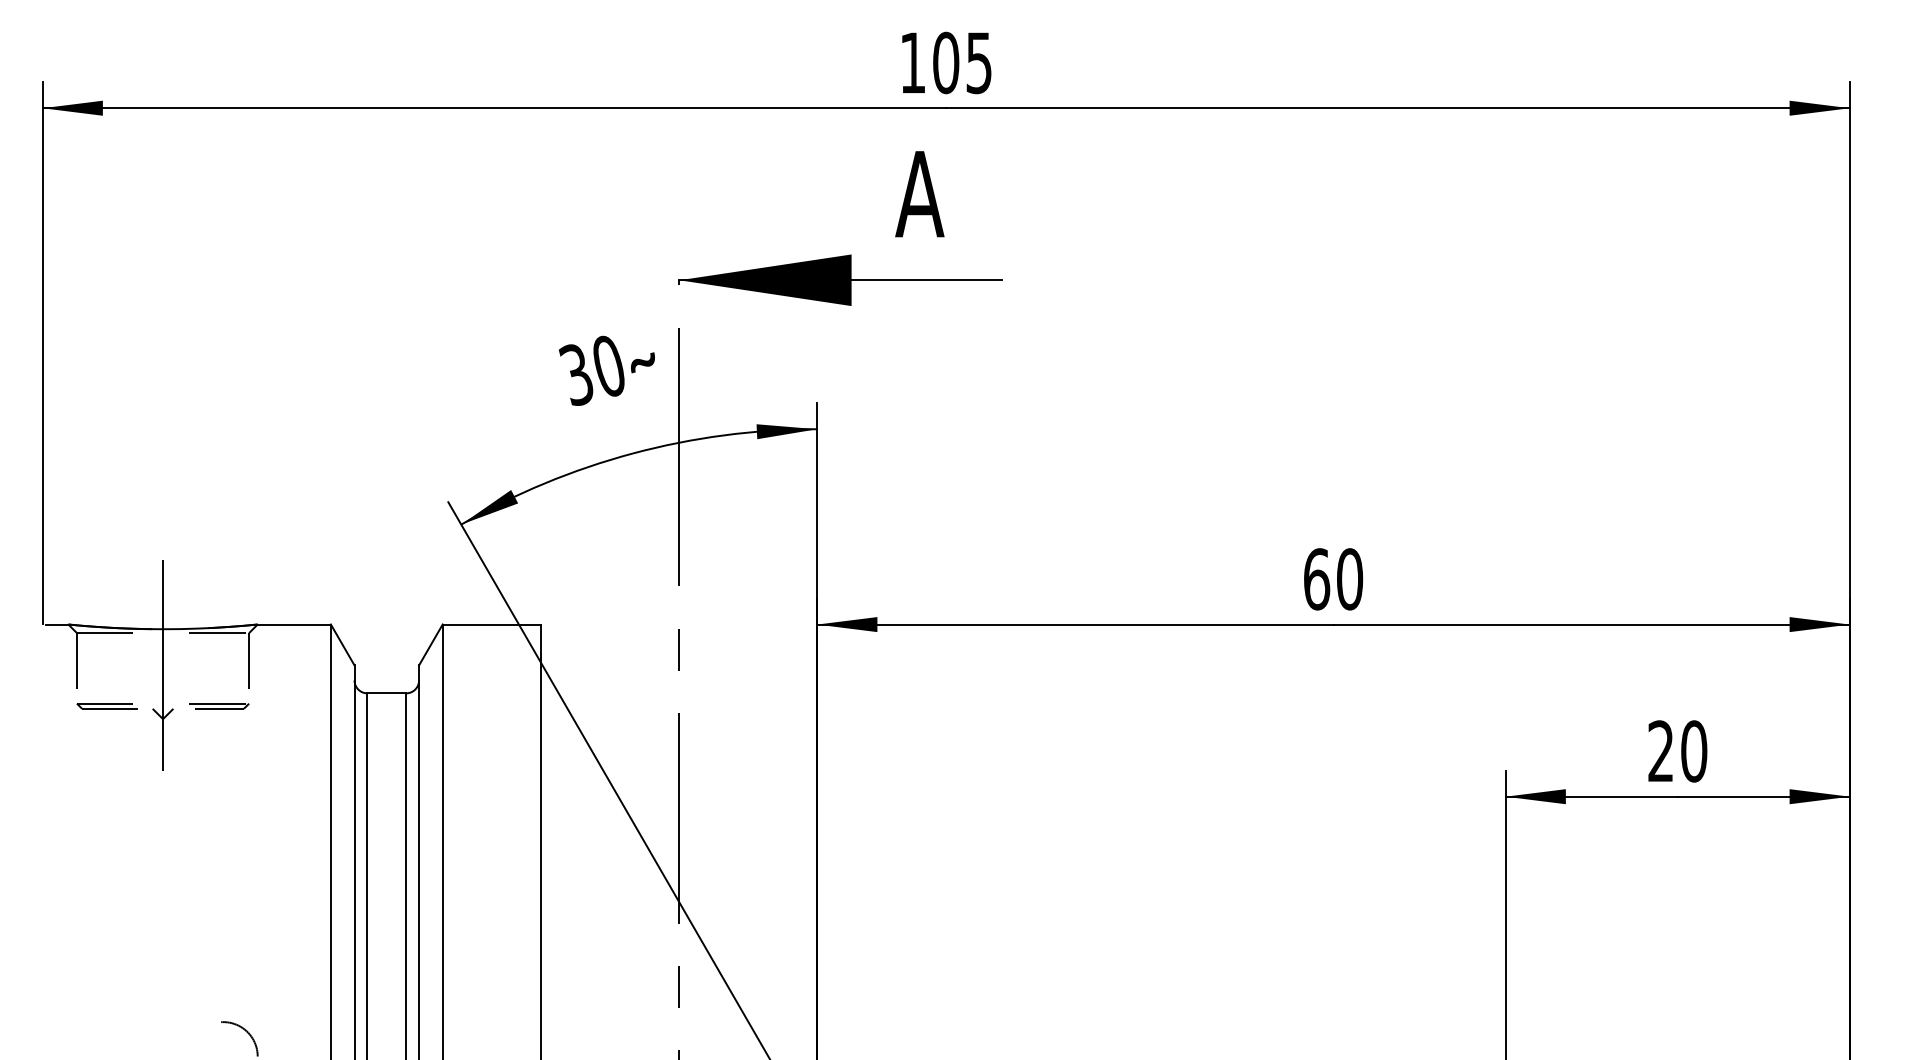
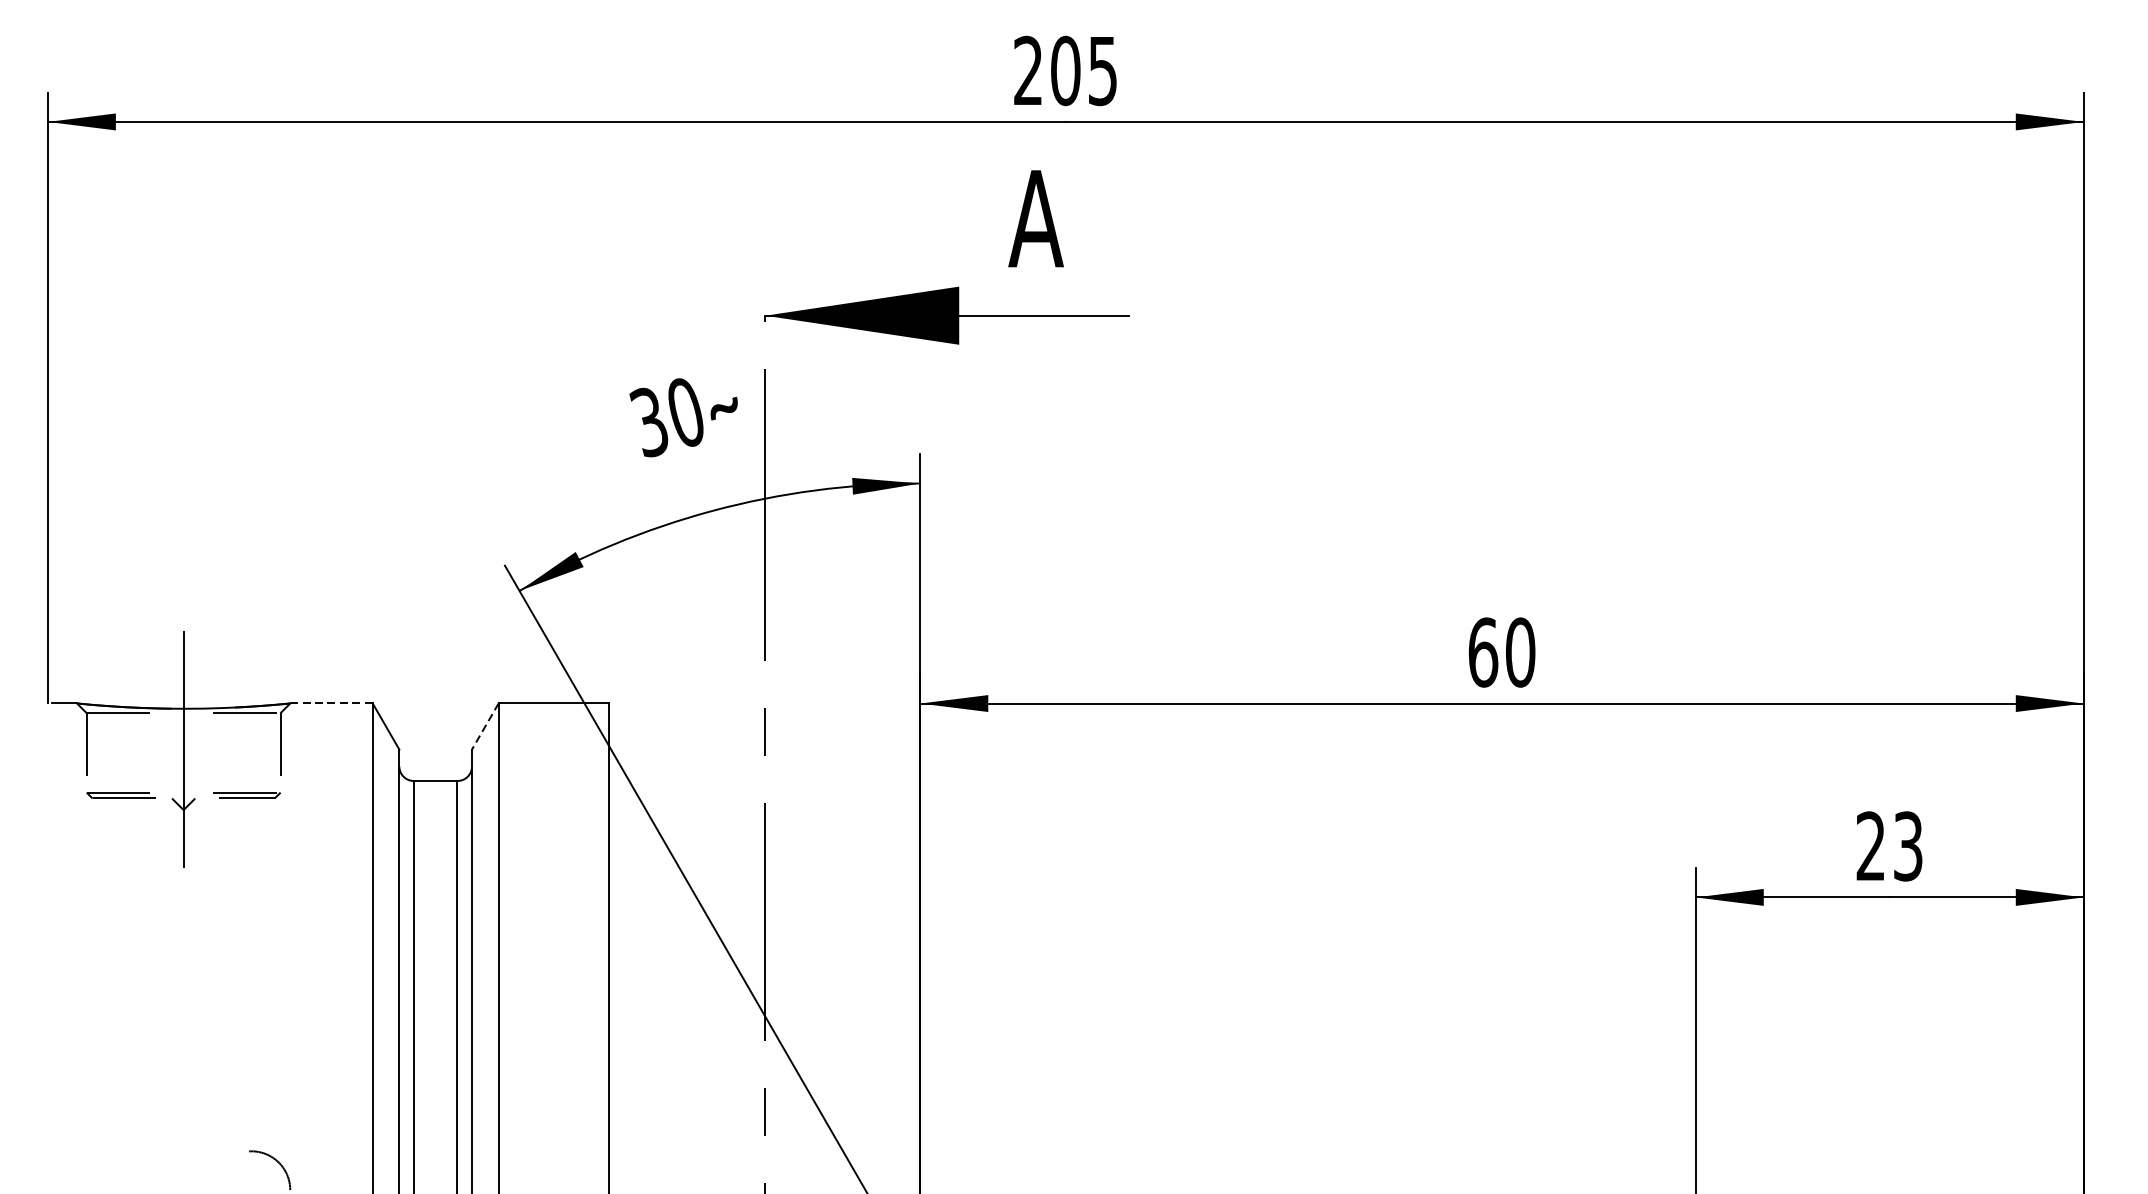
text: (912, 62) -> (1027, 70), 105 -> 205
line: (294, 624) -> (331, 703), solid -> dashed
line: (430, 644) -> (484, 725), solid -> dashed
text: (1694, 751) -> (1908, 846), 20 -> 23

